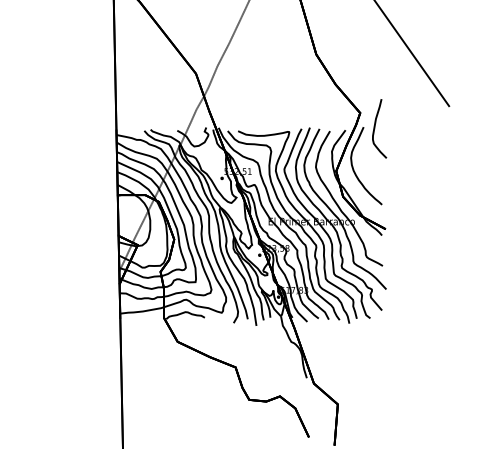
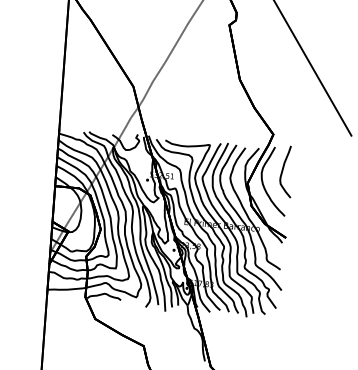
curve: (375, 128) -> (283, 171), moved

